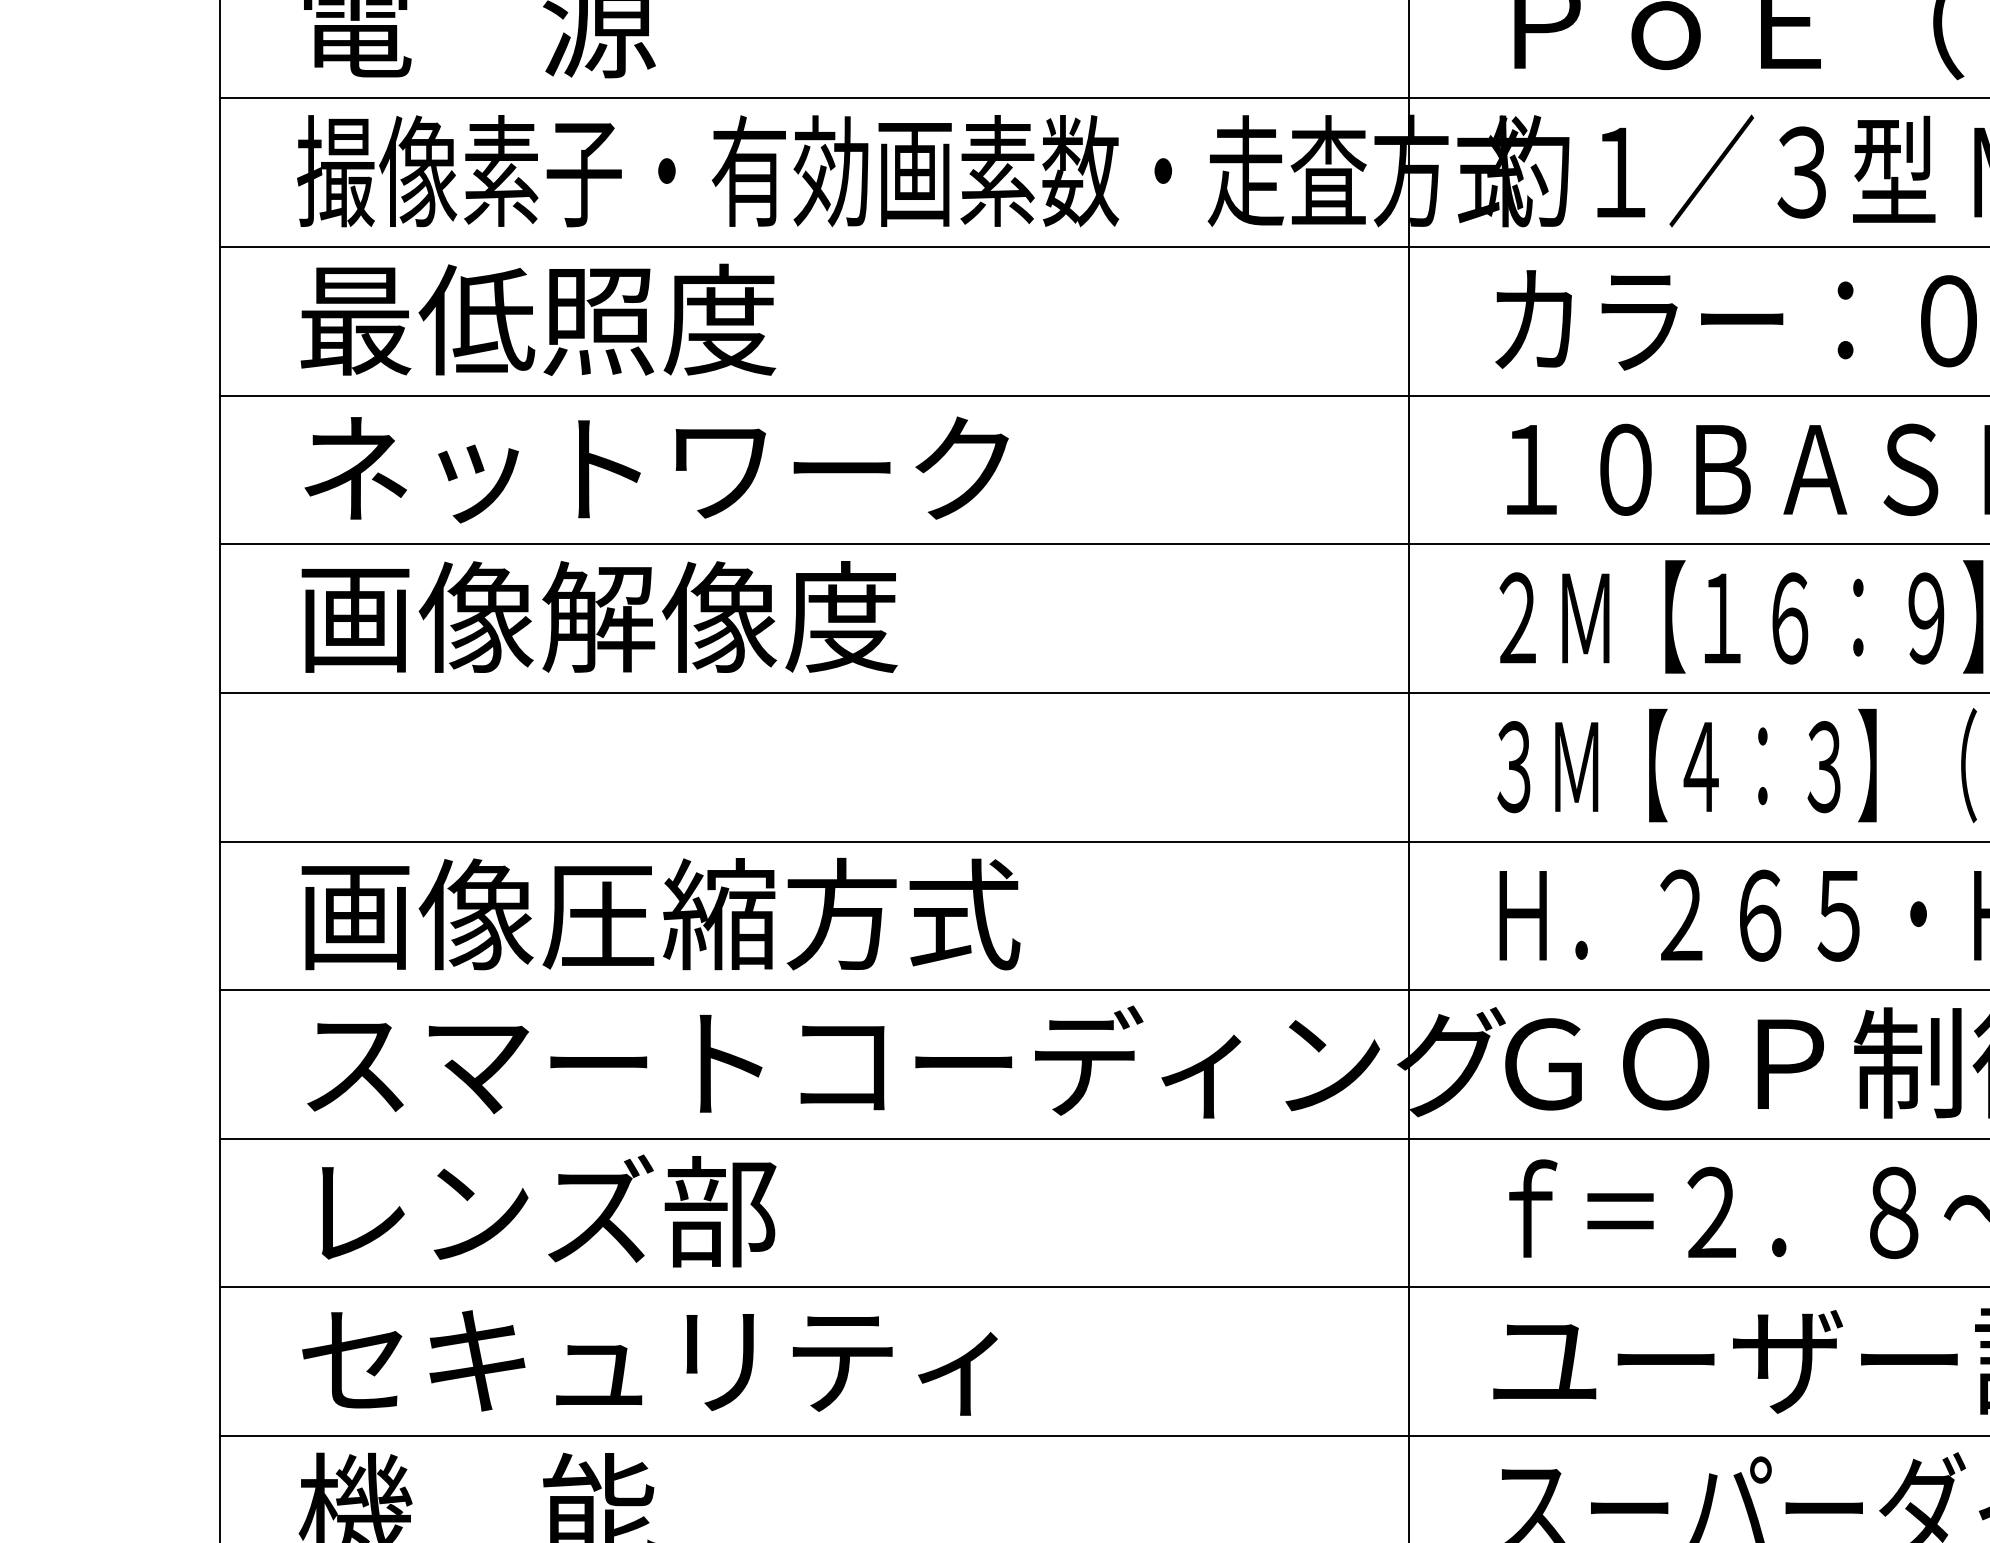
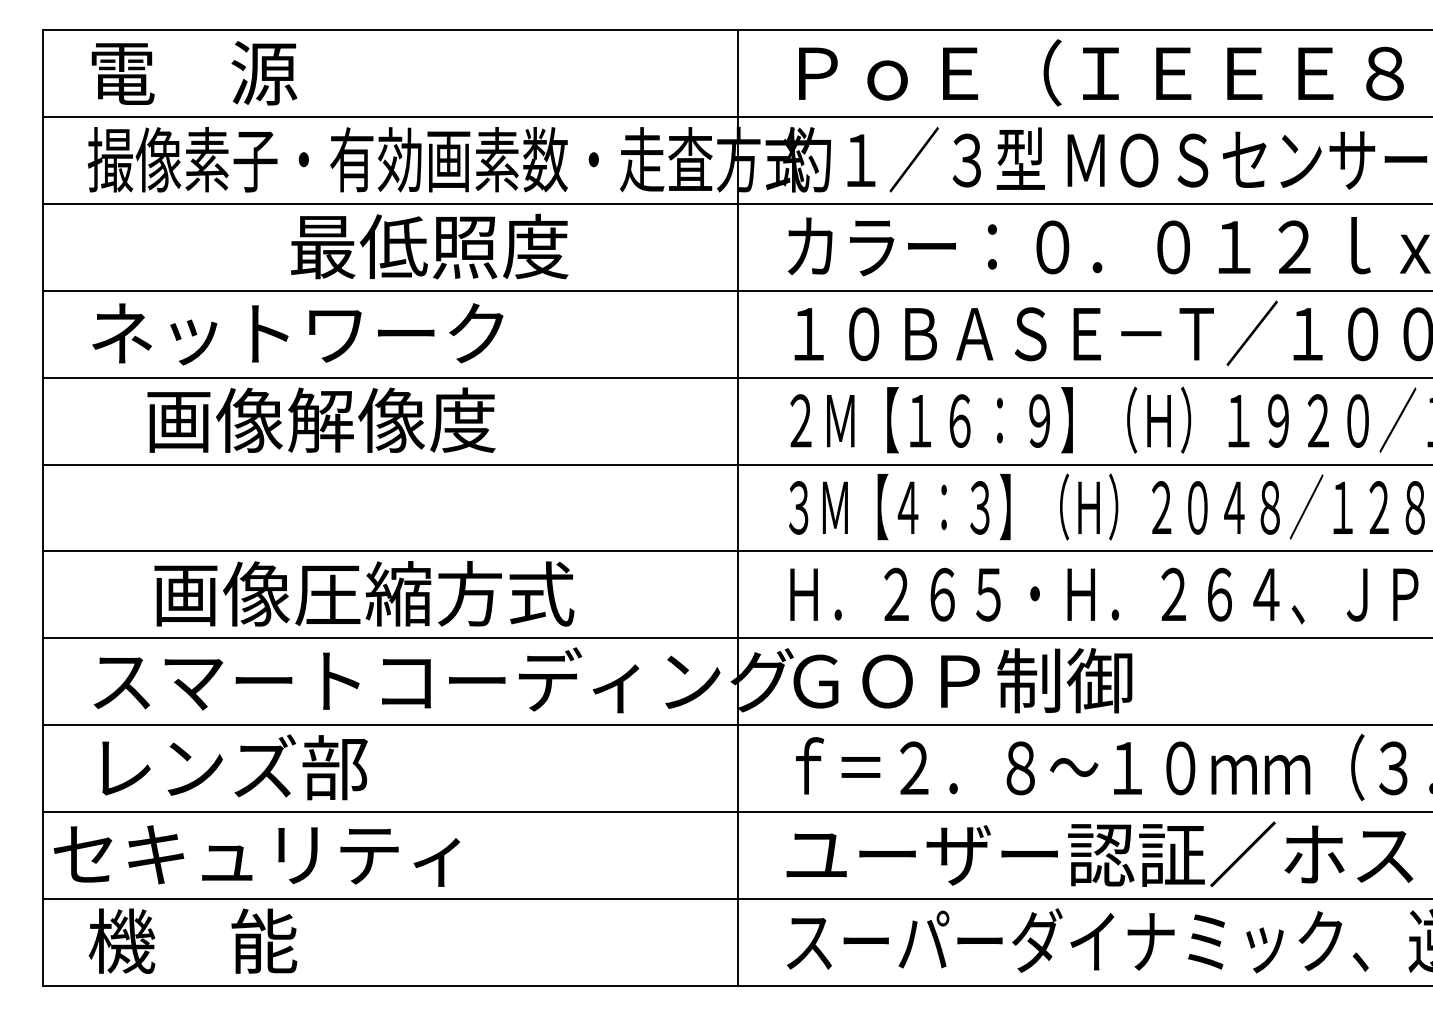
text: (537, 319) -> (429, 246), moved
text: (599, 615) -> (321, 419), moved
text: (661, 913) -> (364, 593), moved
text: (649, 1362) -> (256, 855), moved

